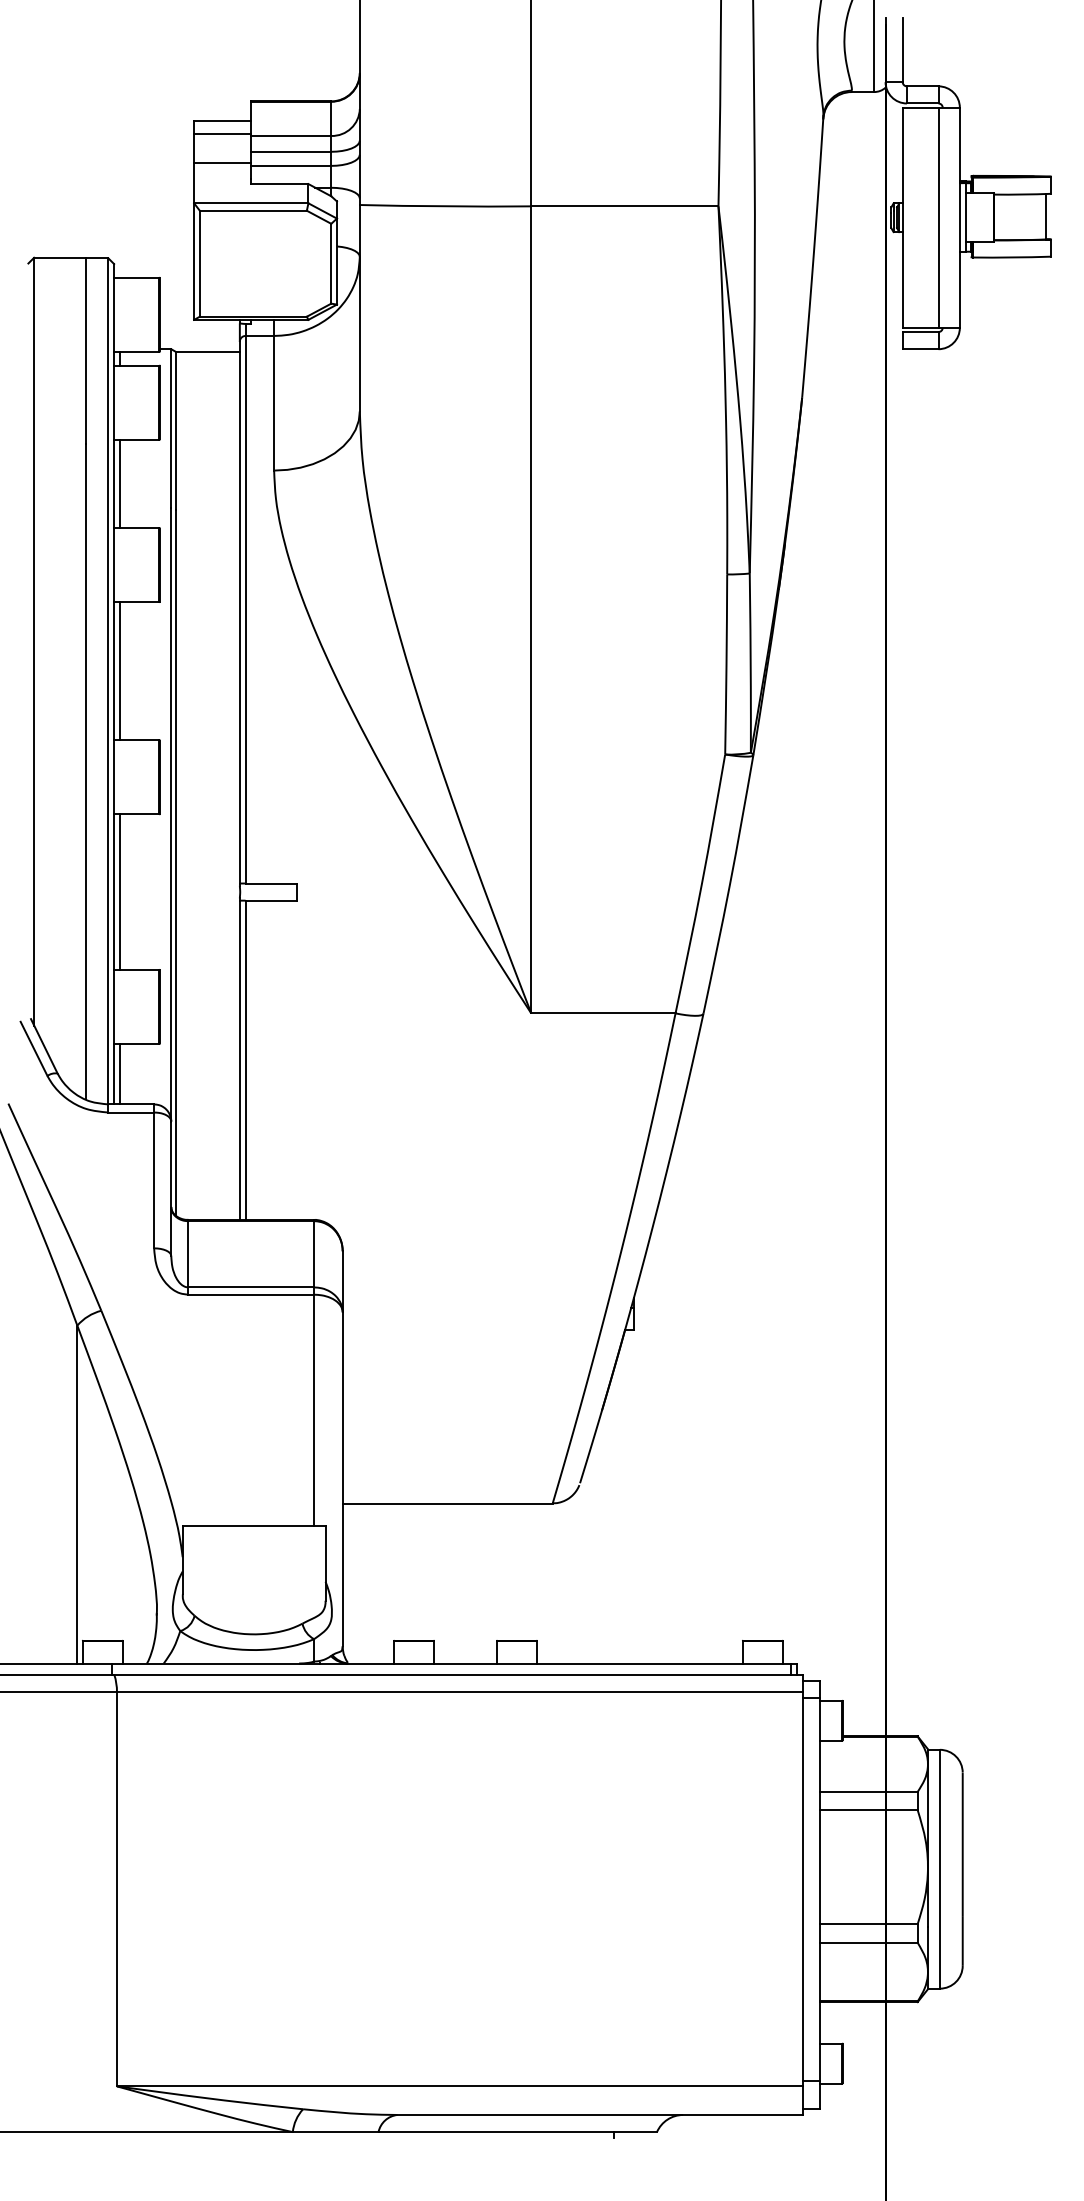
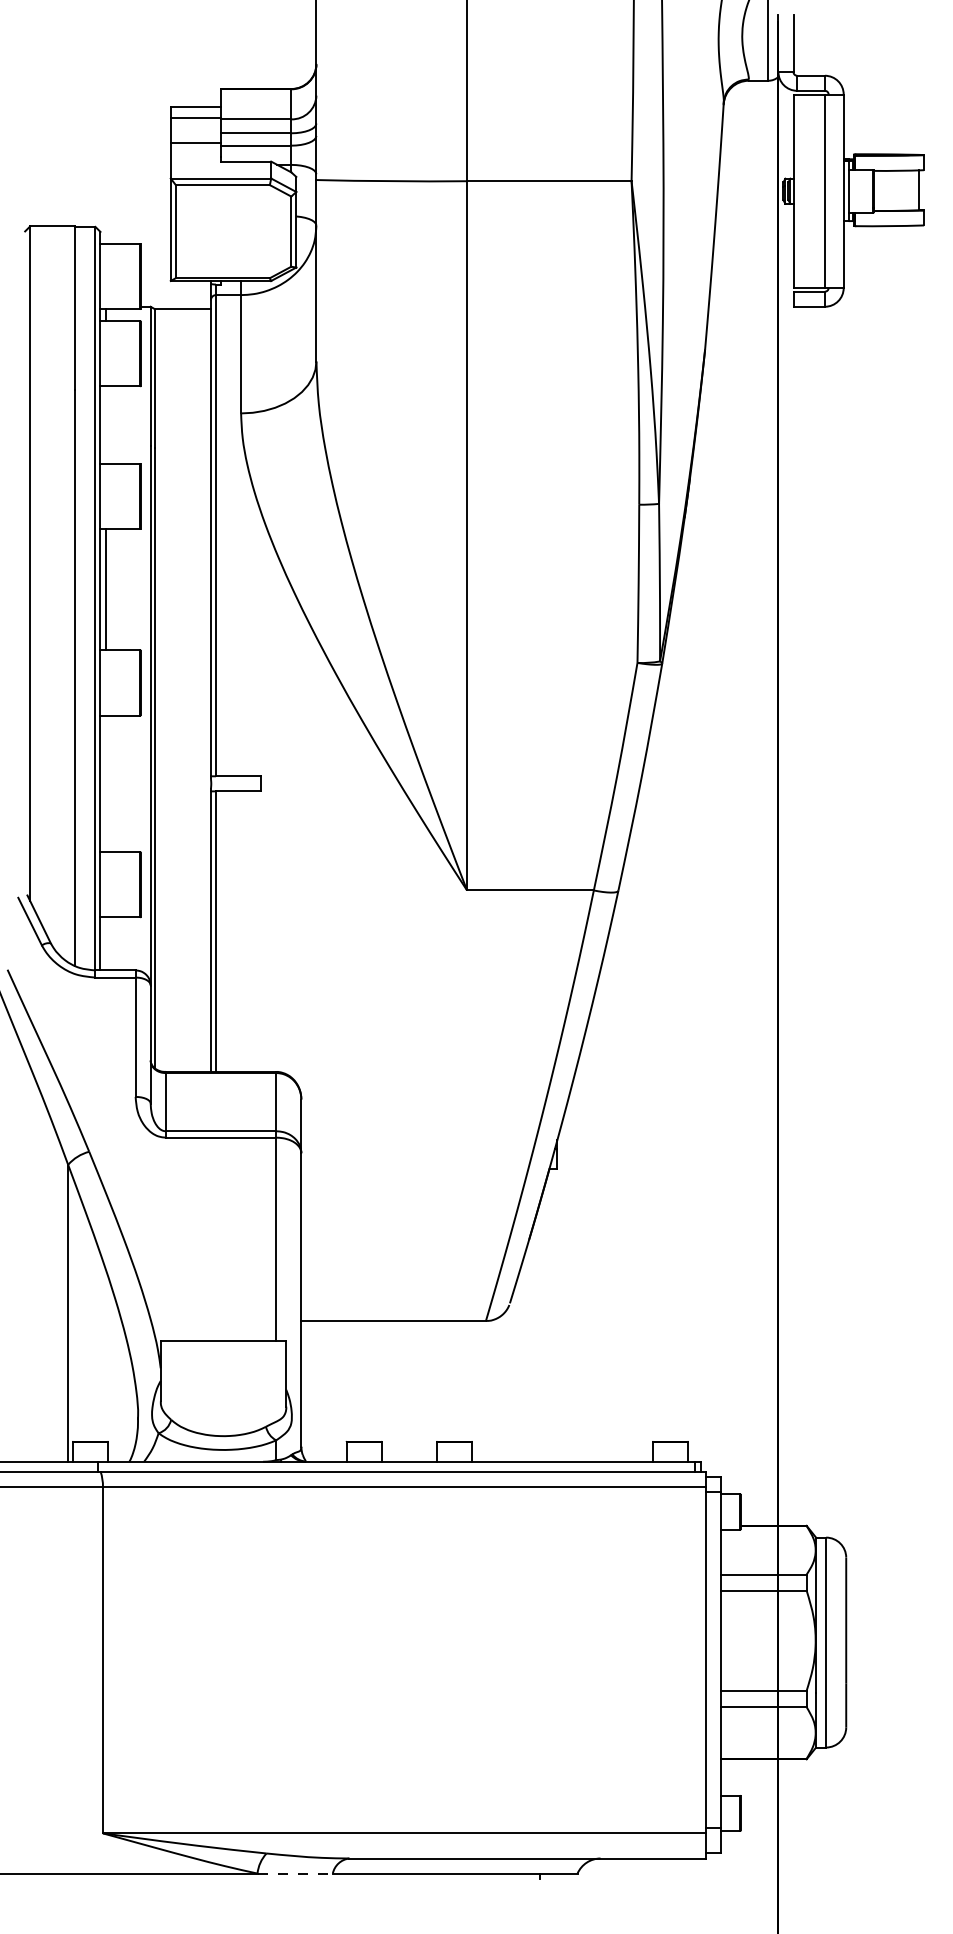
line: (119, 483) -> (105, 424), removed
line: (119, 891) -> (105, 783), removed
line: (119, 1074) -> (105, 944), removed
line: (335, 2132) -> (295, 1873), solid -> dashed

